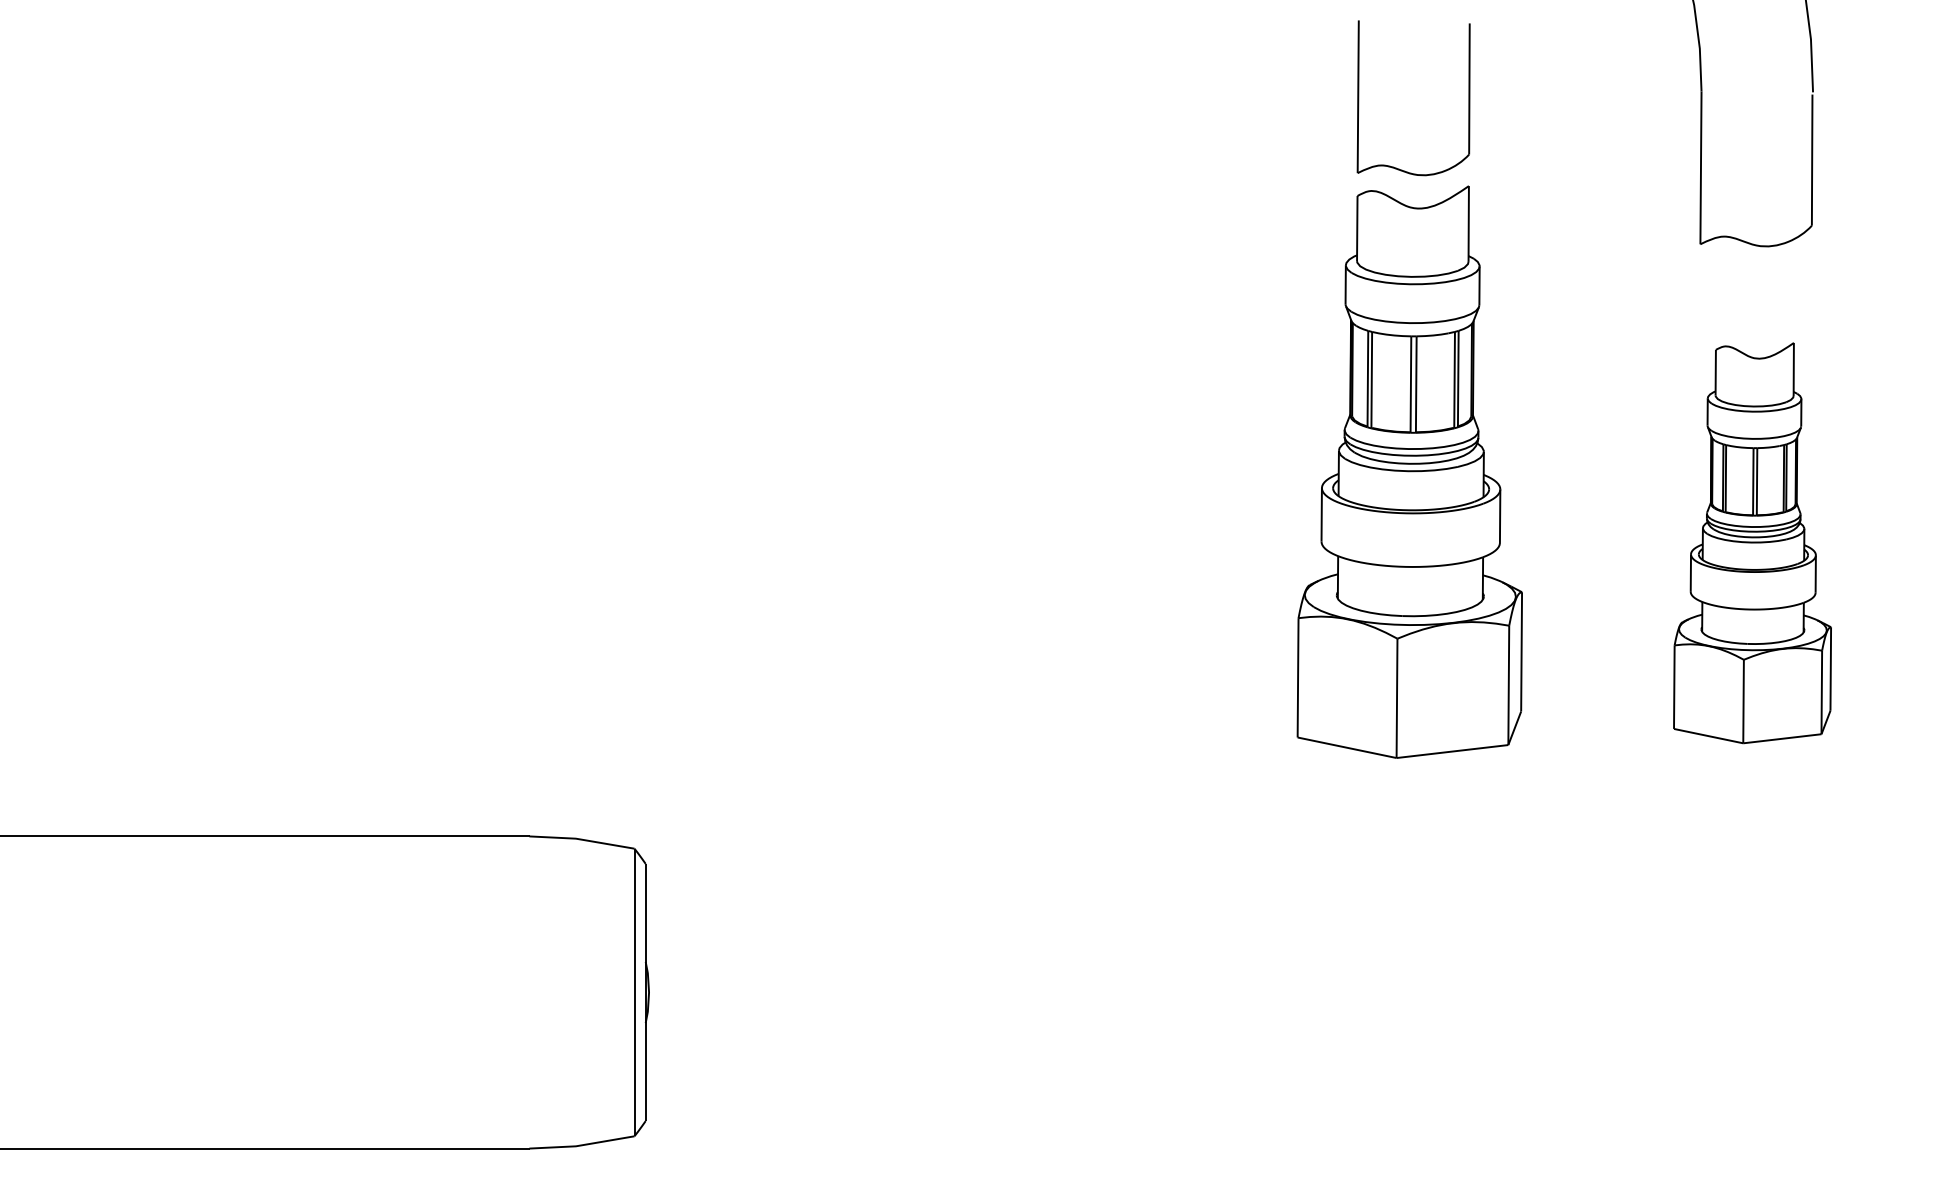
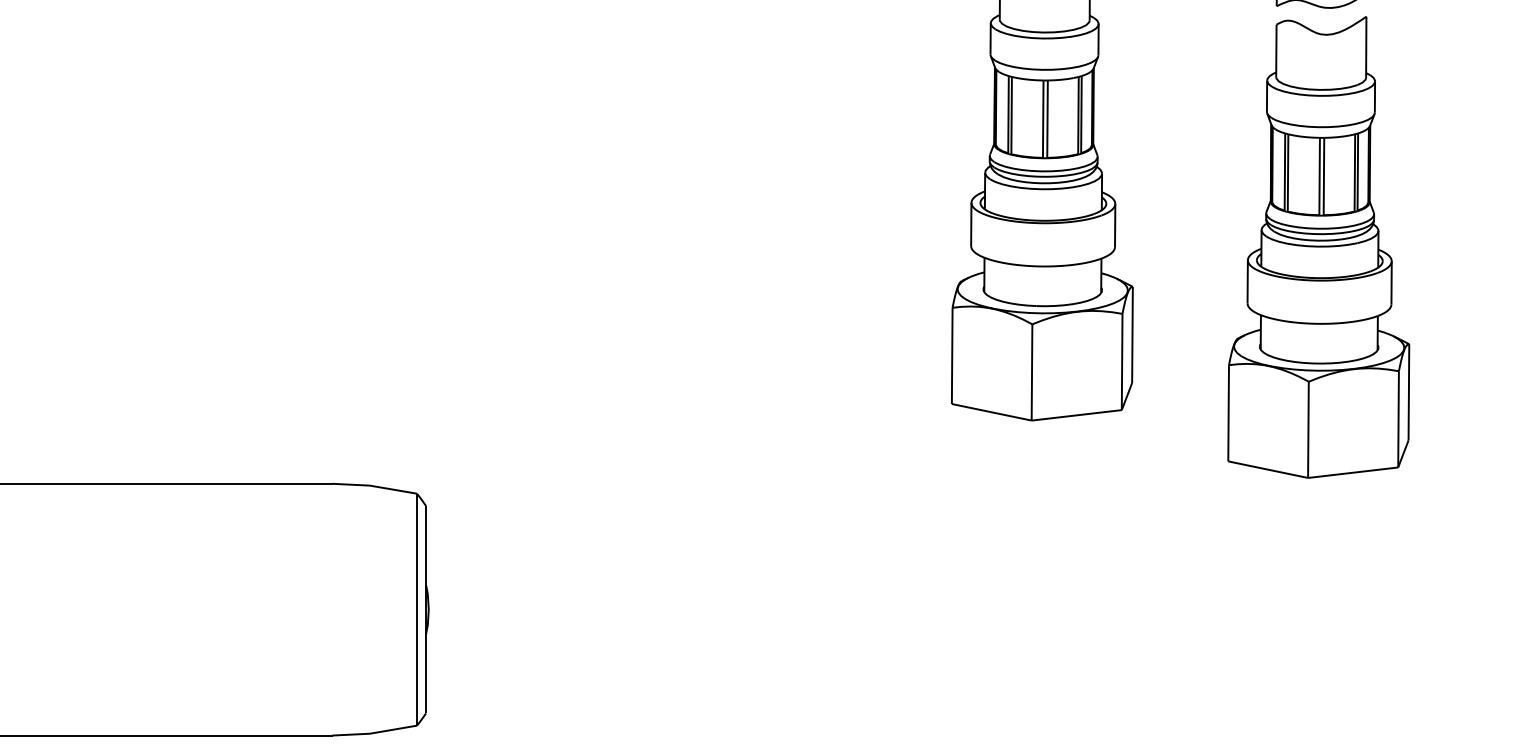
part: (1752, 542) -> (1318, 246), size x1.43

